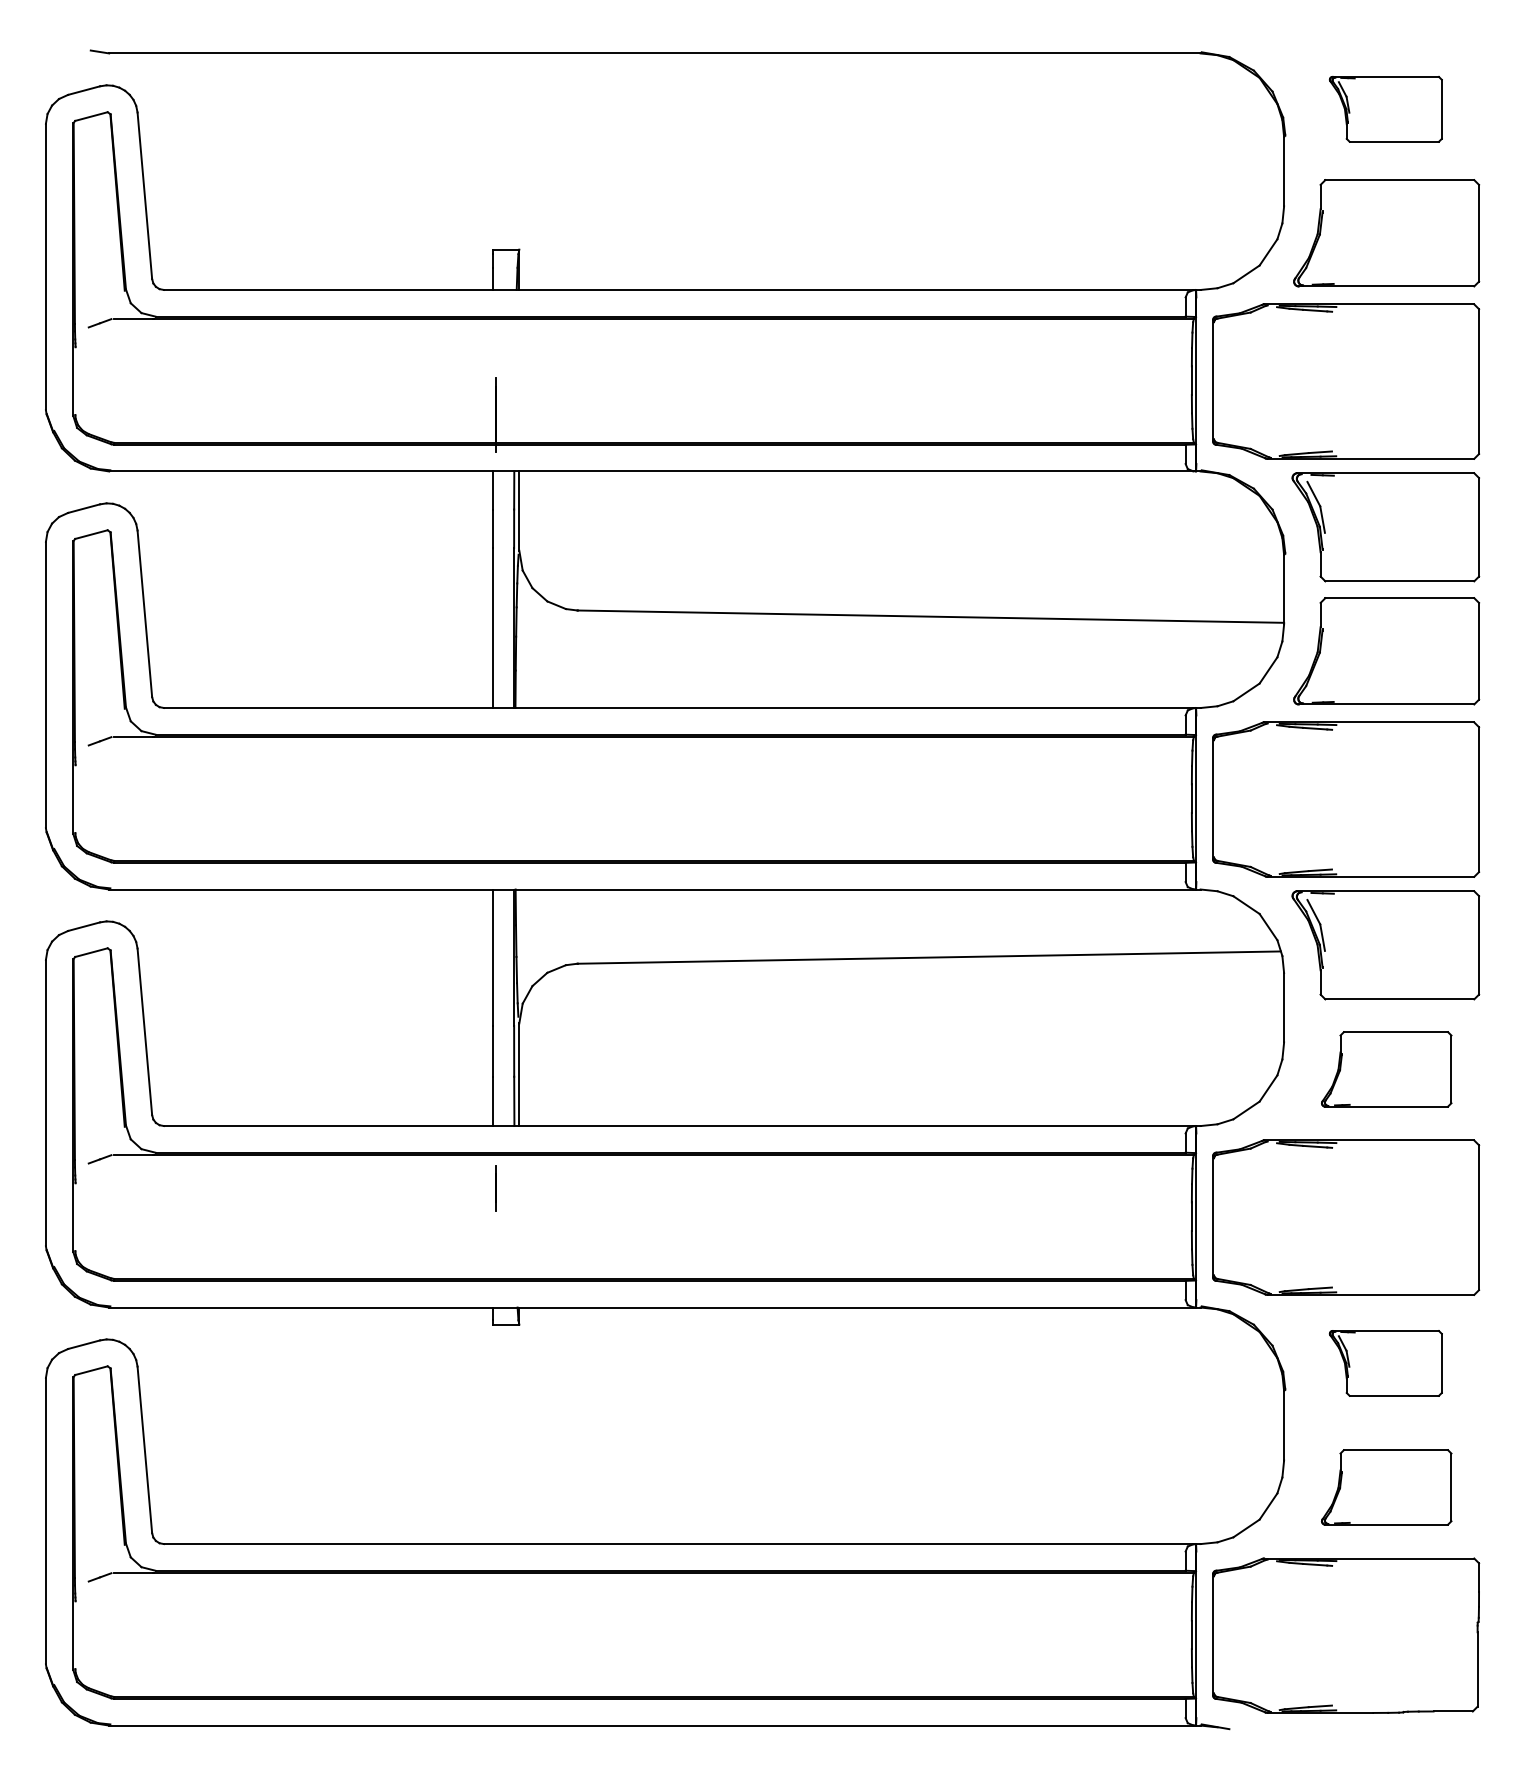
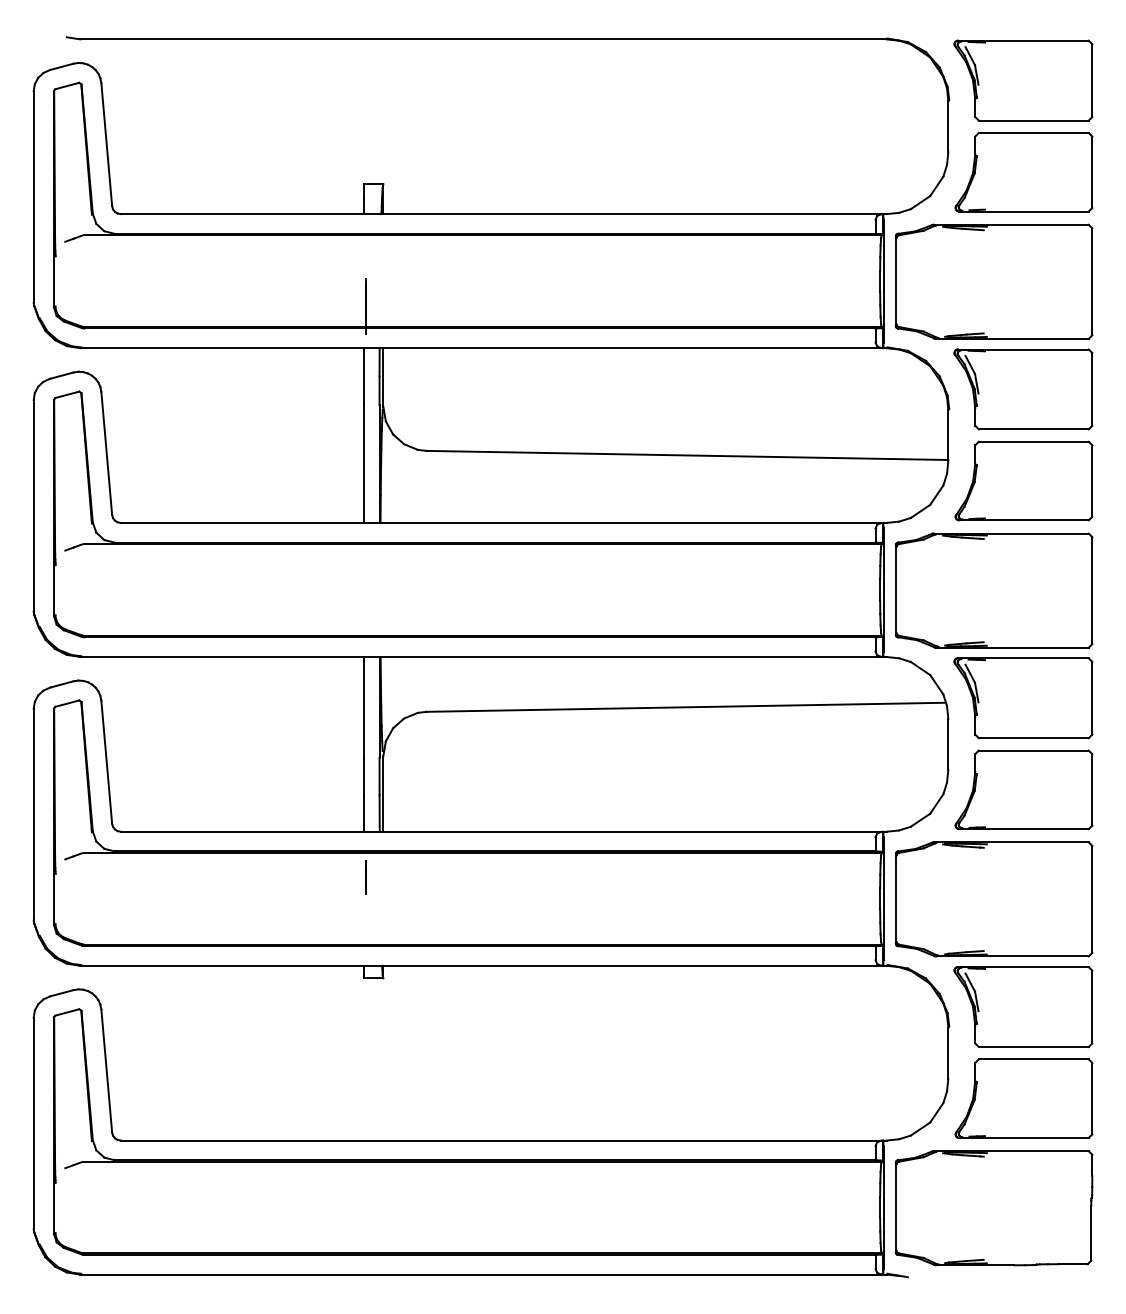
part: (1385, 109) -> (1023, 80), size x1.67
part: (1386, 1069) -> (1023, 789), size x1.43
part: (1385, 1363) -> (1023, 1007), size x1.67
part: (1386, 1487) -> (1023, 1098), size x1.43

